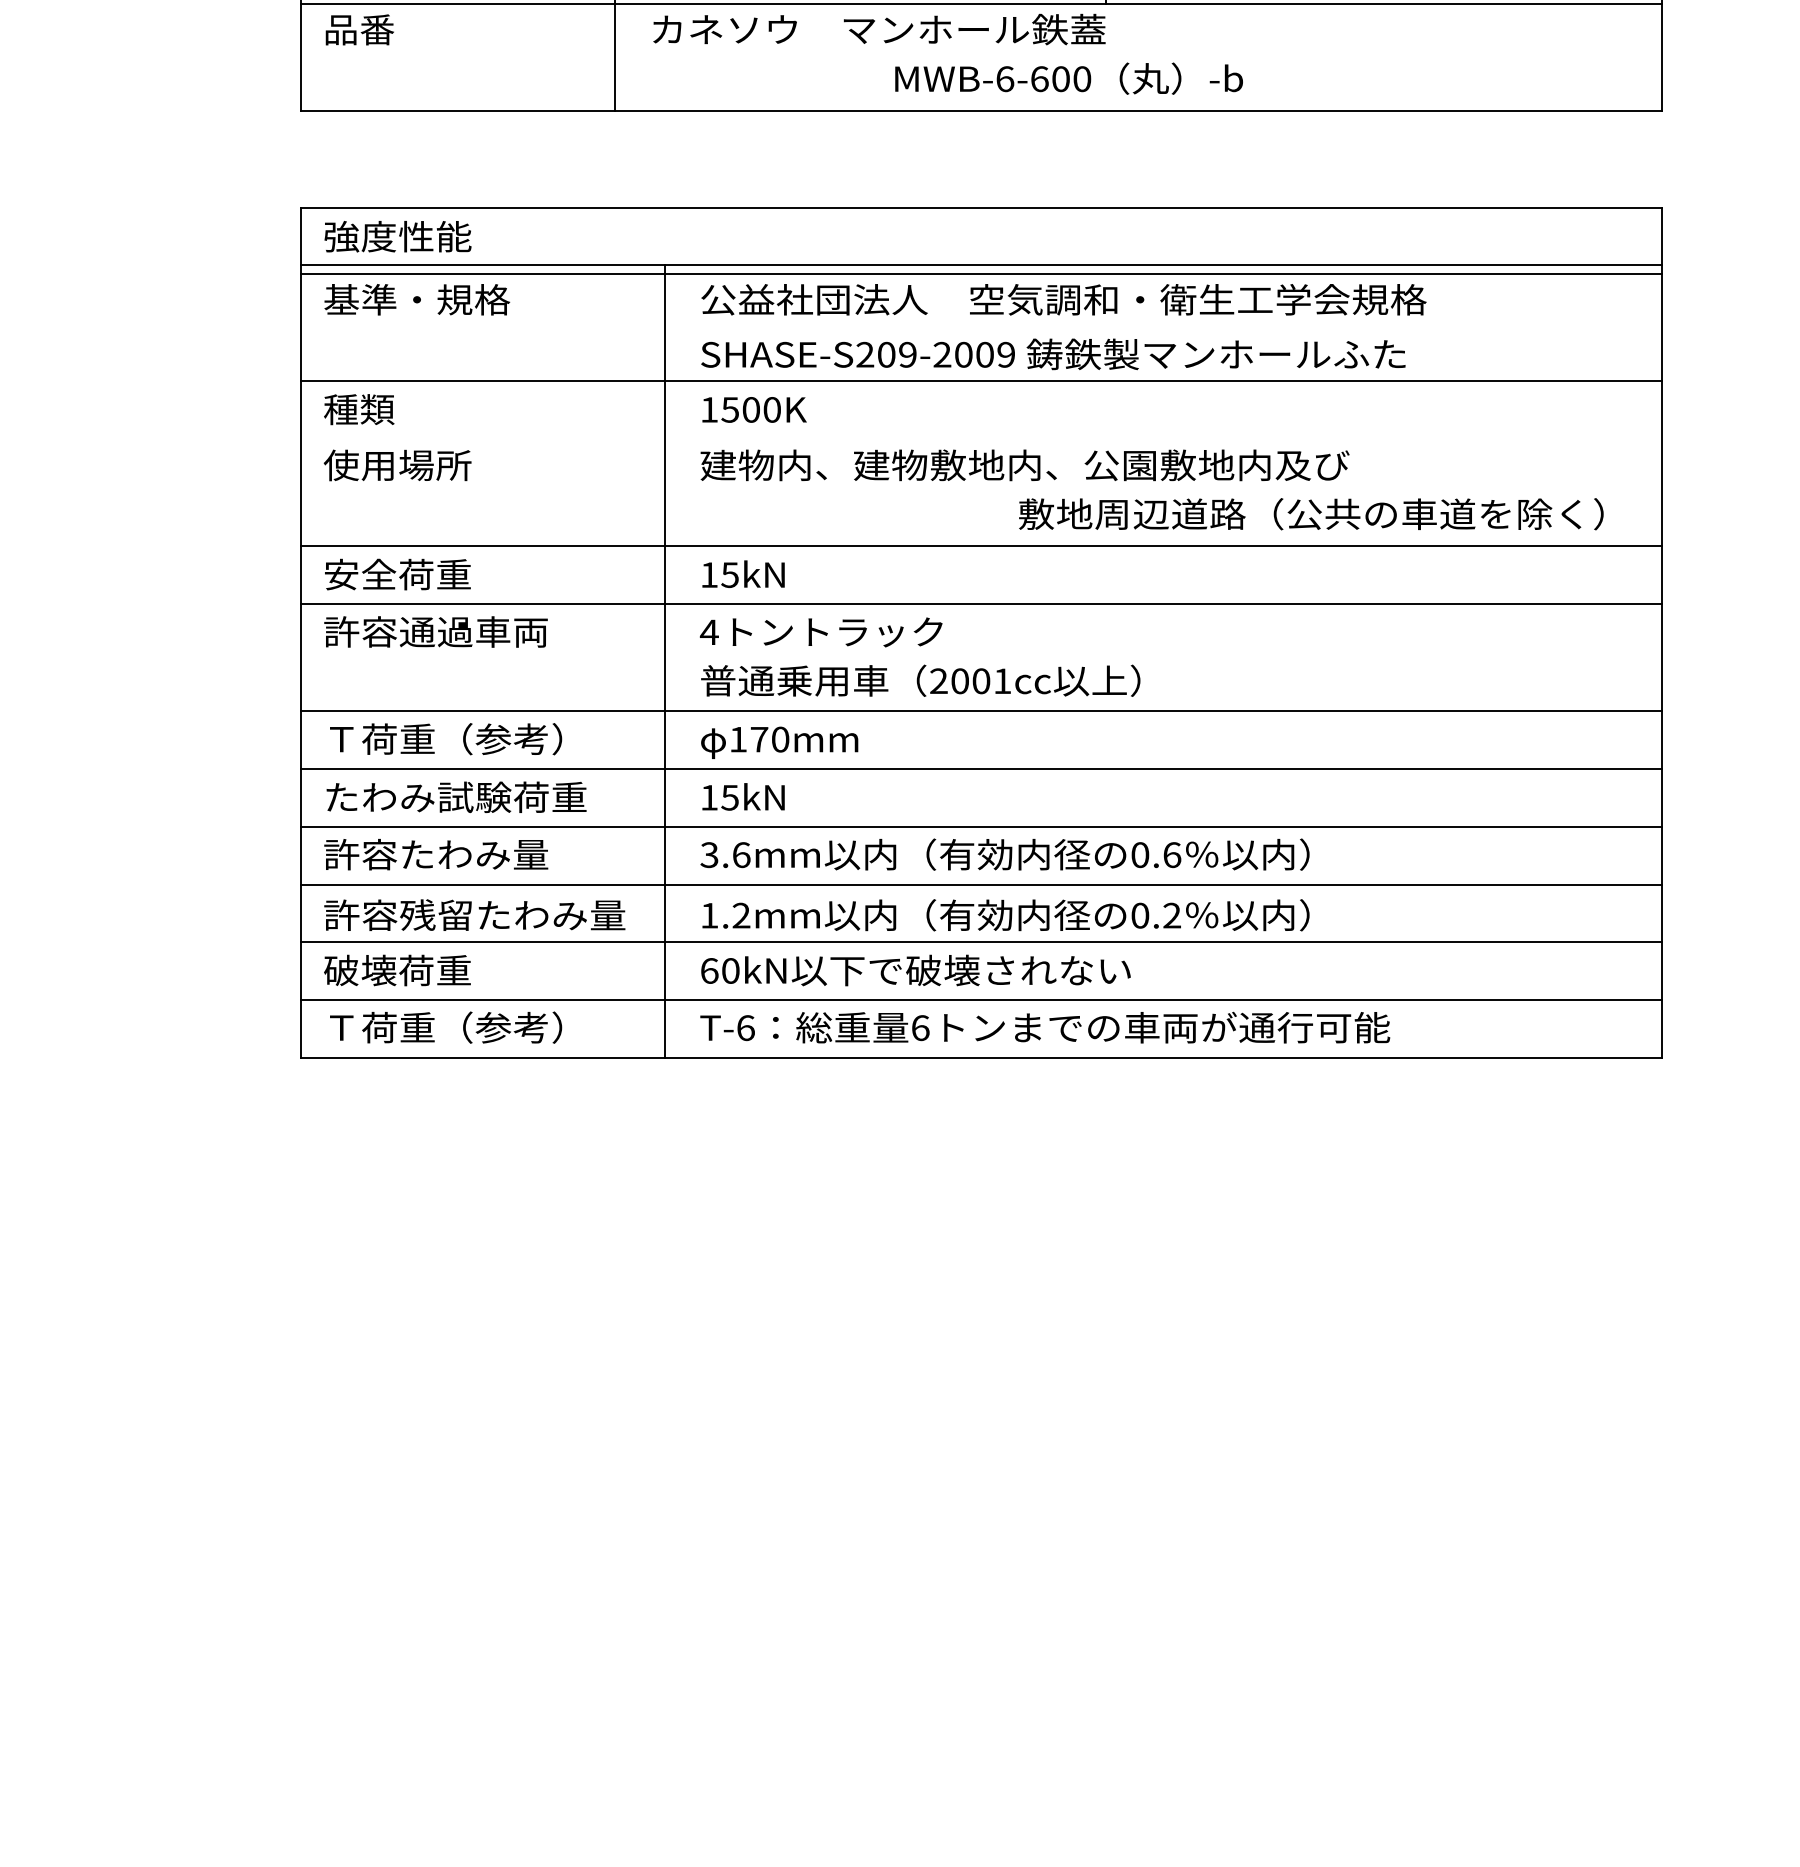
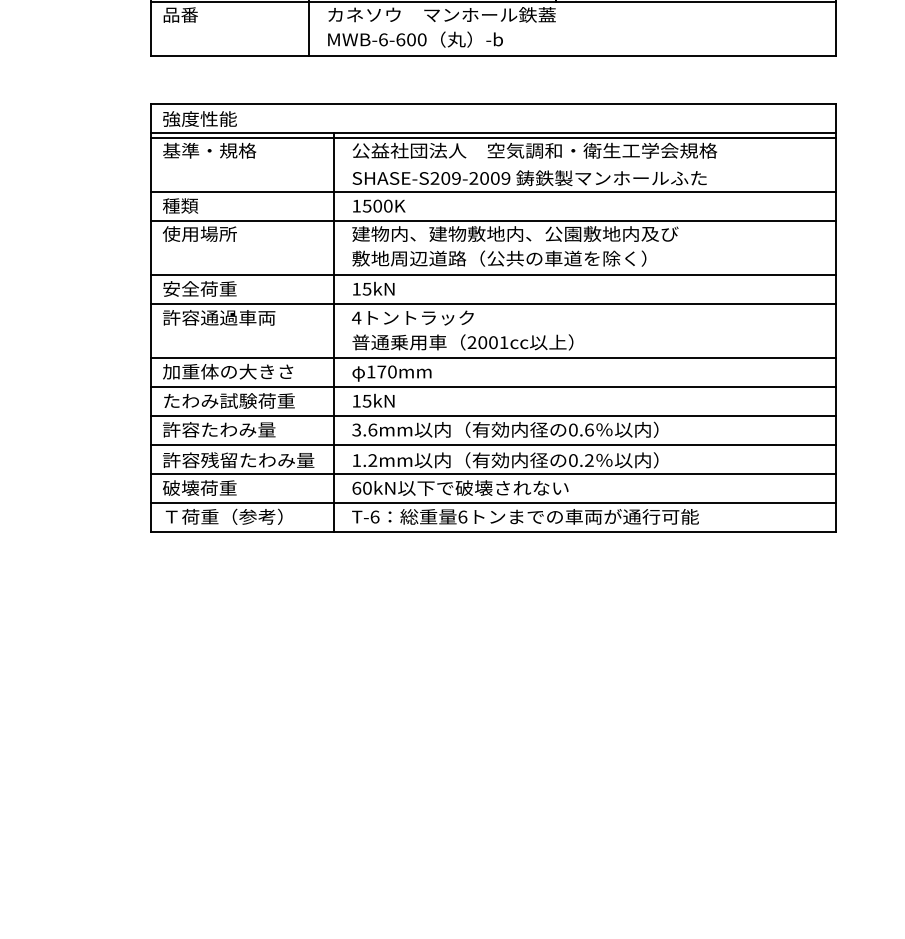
text: (1069, 78) -> (415, 39), moved
line: (981, 438) -> (493, 220), added
text: (1311, 513) -> (499, 258), moved
text: (454, 738) -> (228, 371), Ｔ荷重（参考） -> 加重体の大きさ

